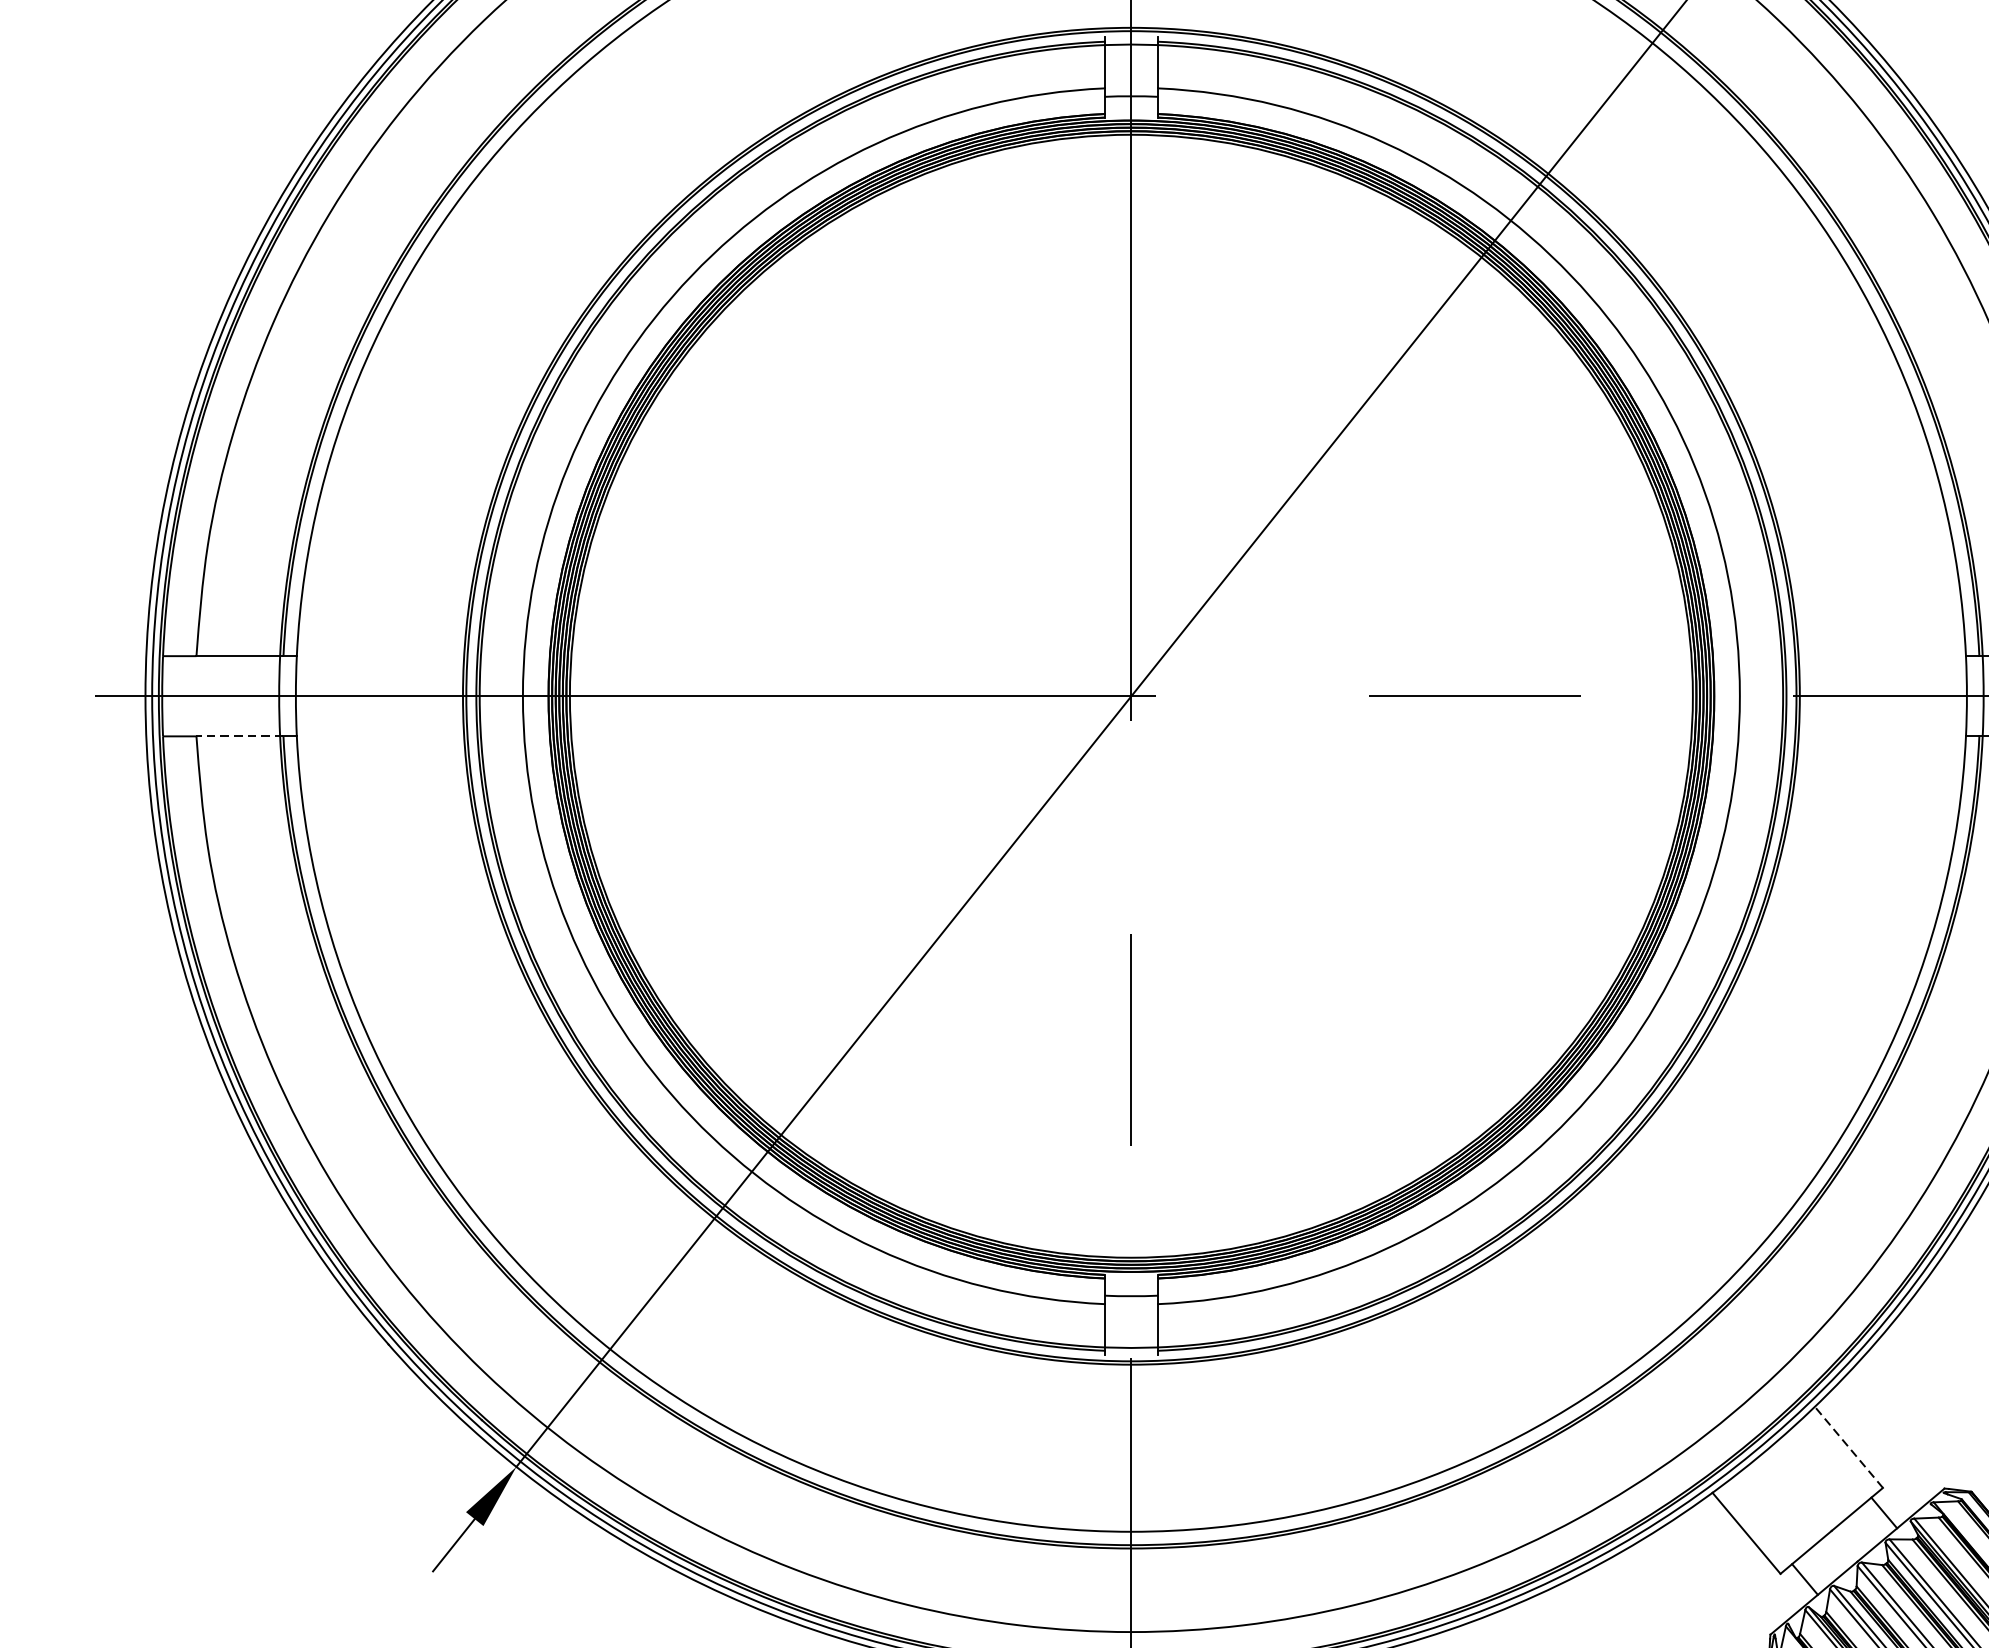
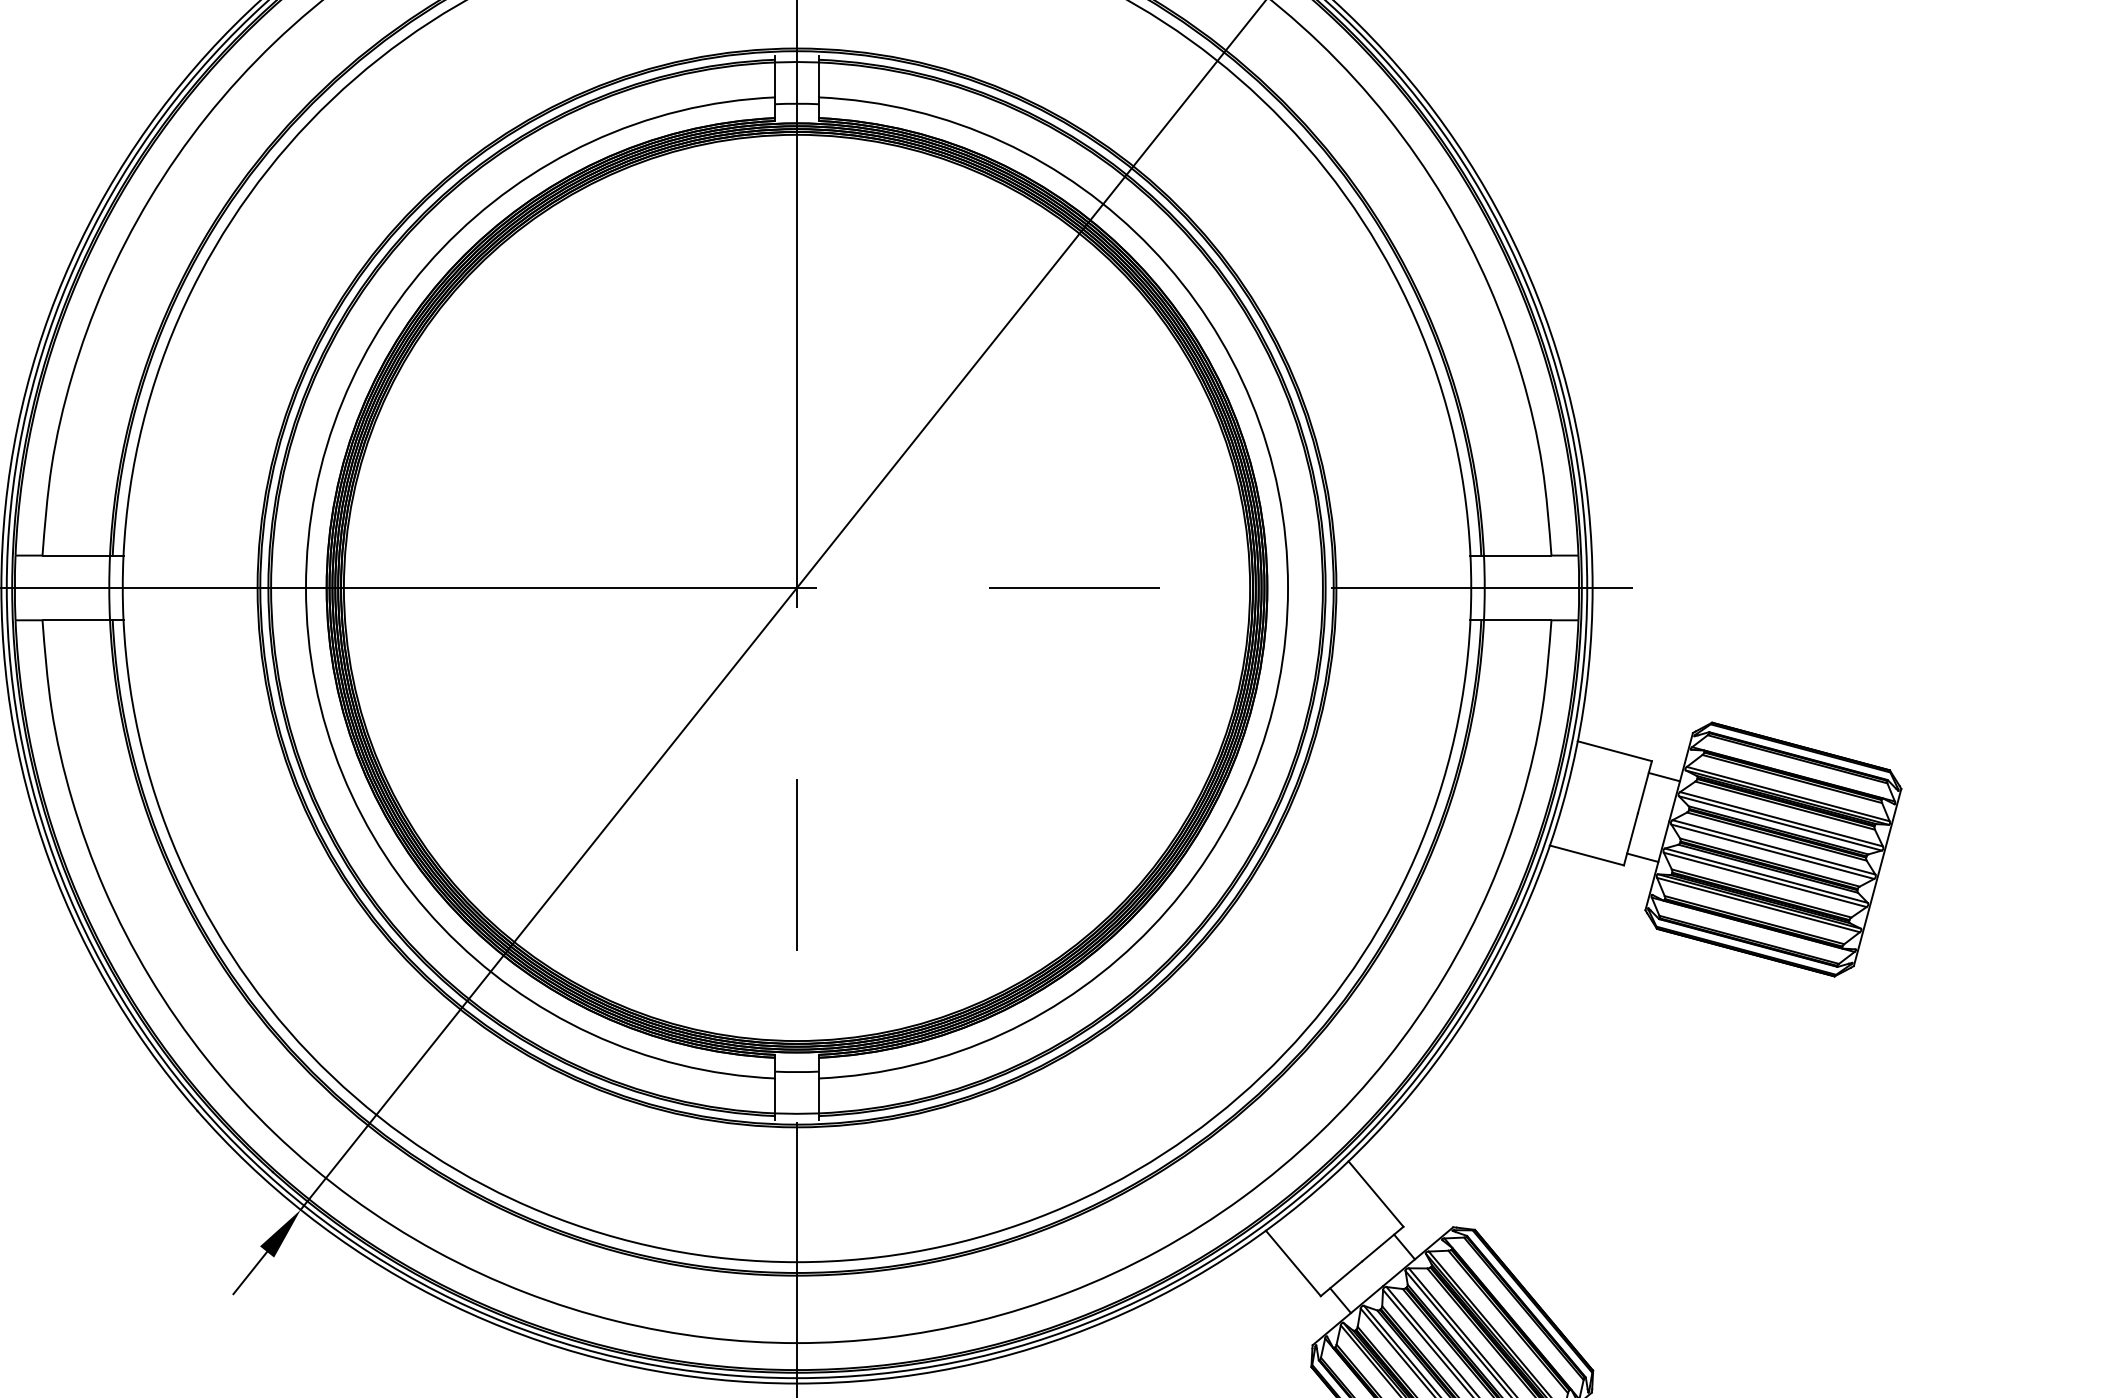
line: (239, 736) -> (77, 620), dashed -> solid
line: (1849, 1447) -> (1376, 1194), dashed -> solid

